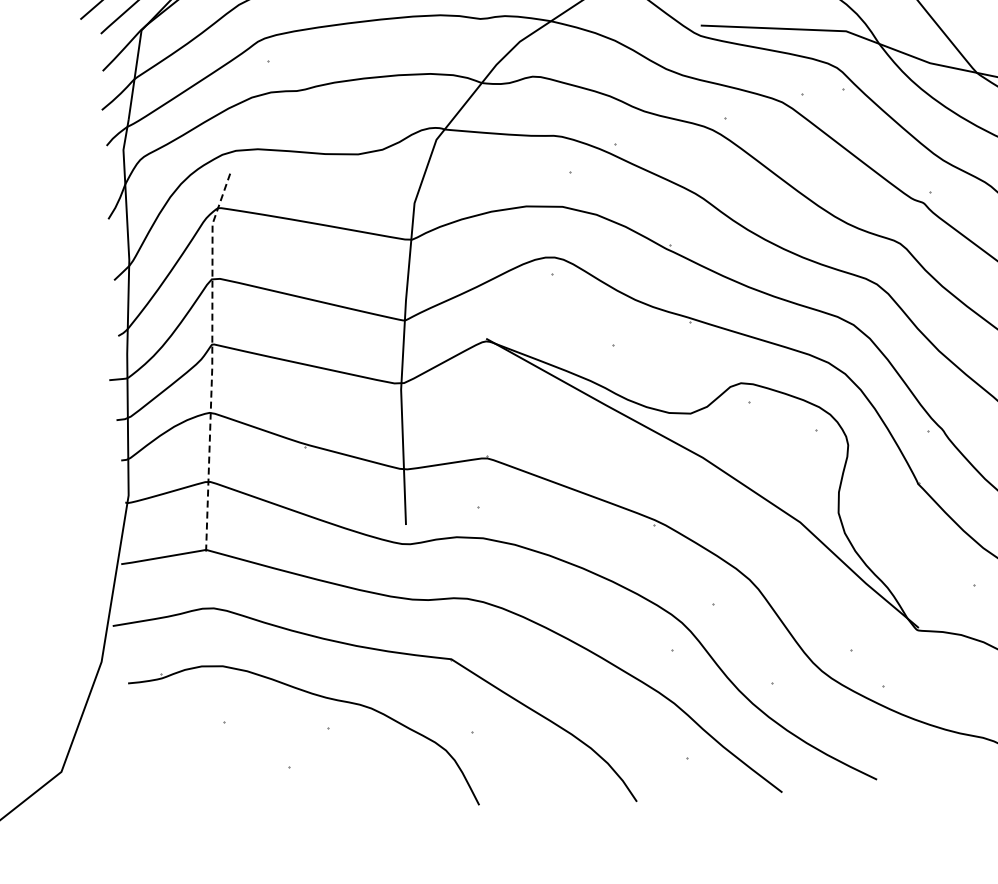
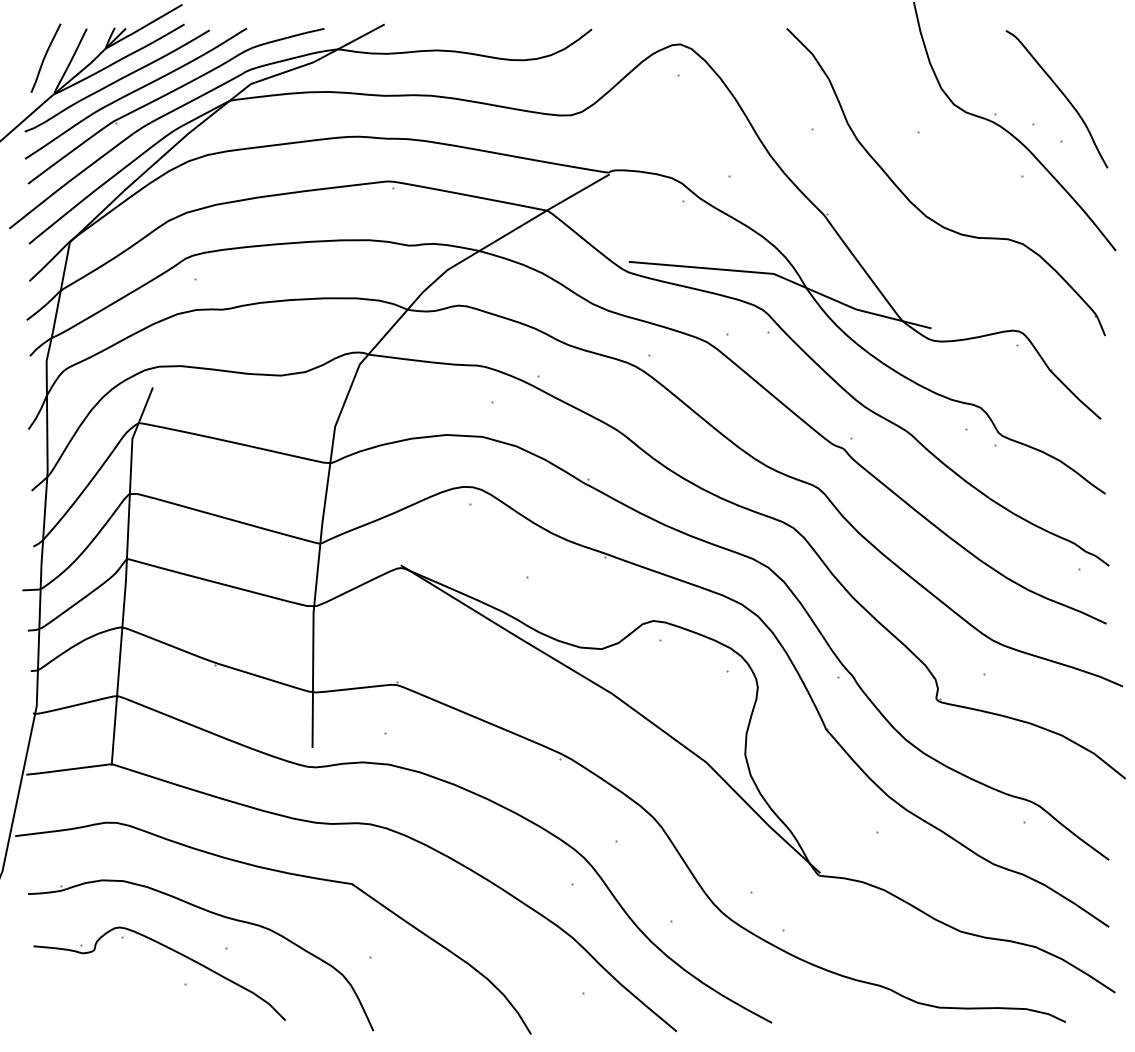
line: (212, 359) -> (126, 574), dashed -> solid
part: (273, 733) -> (171, 950), added

